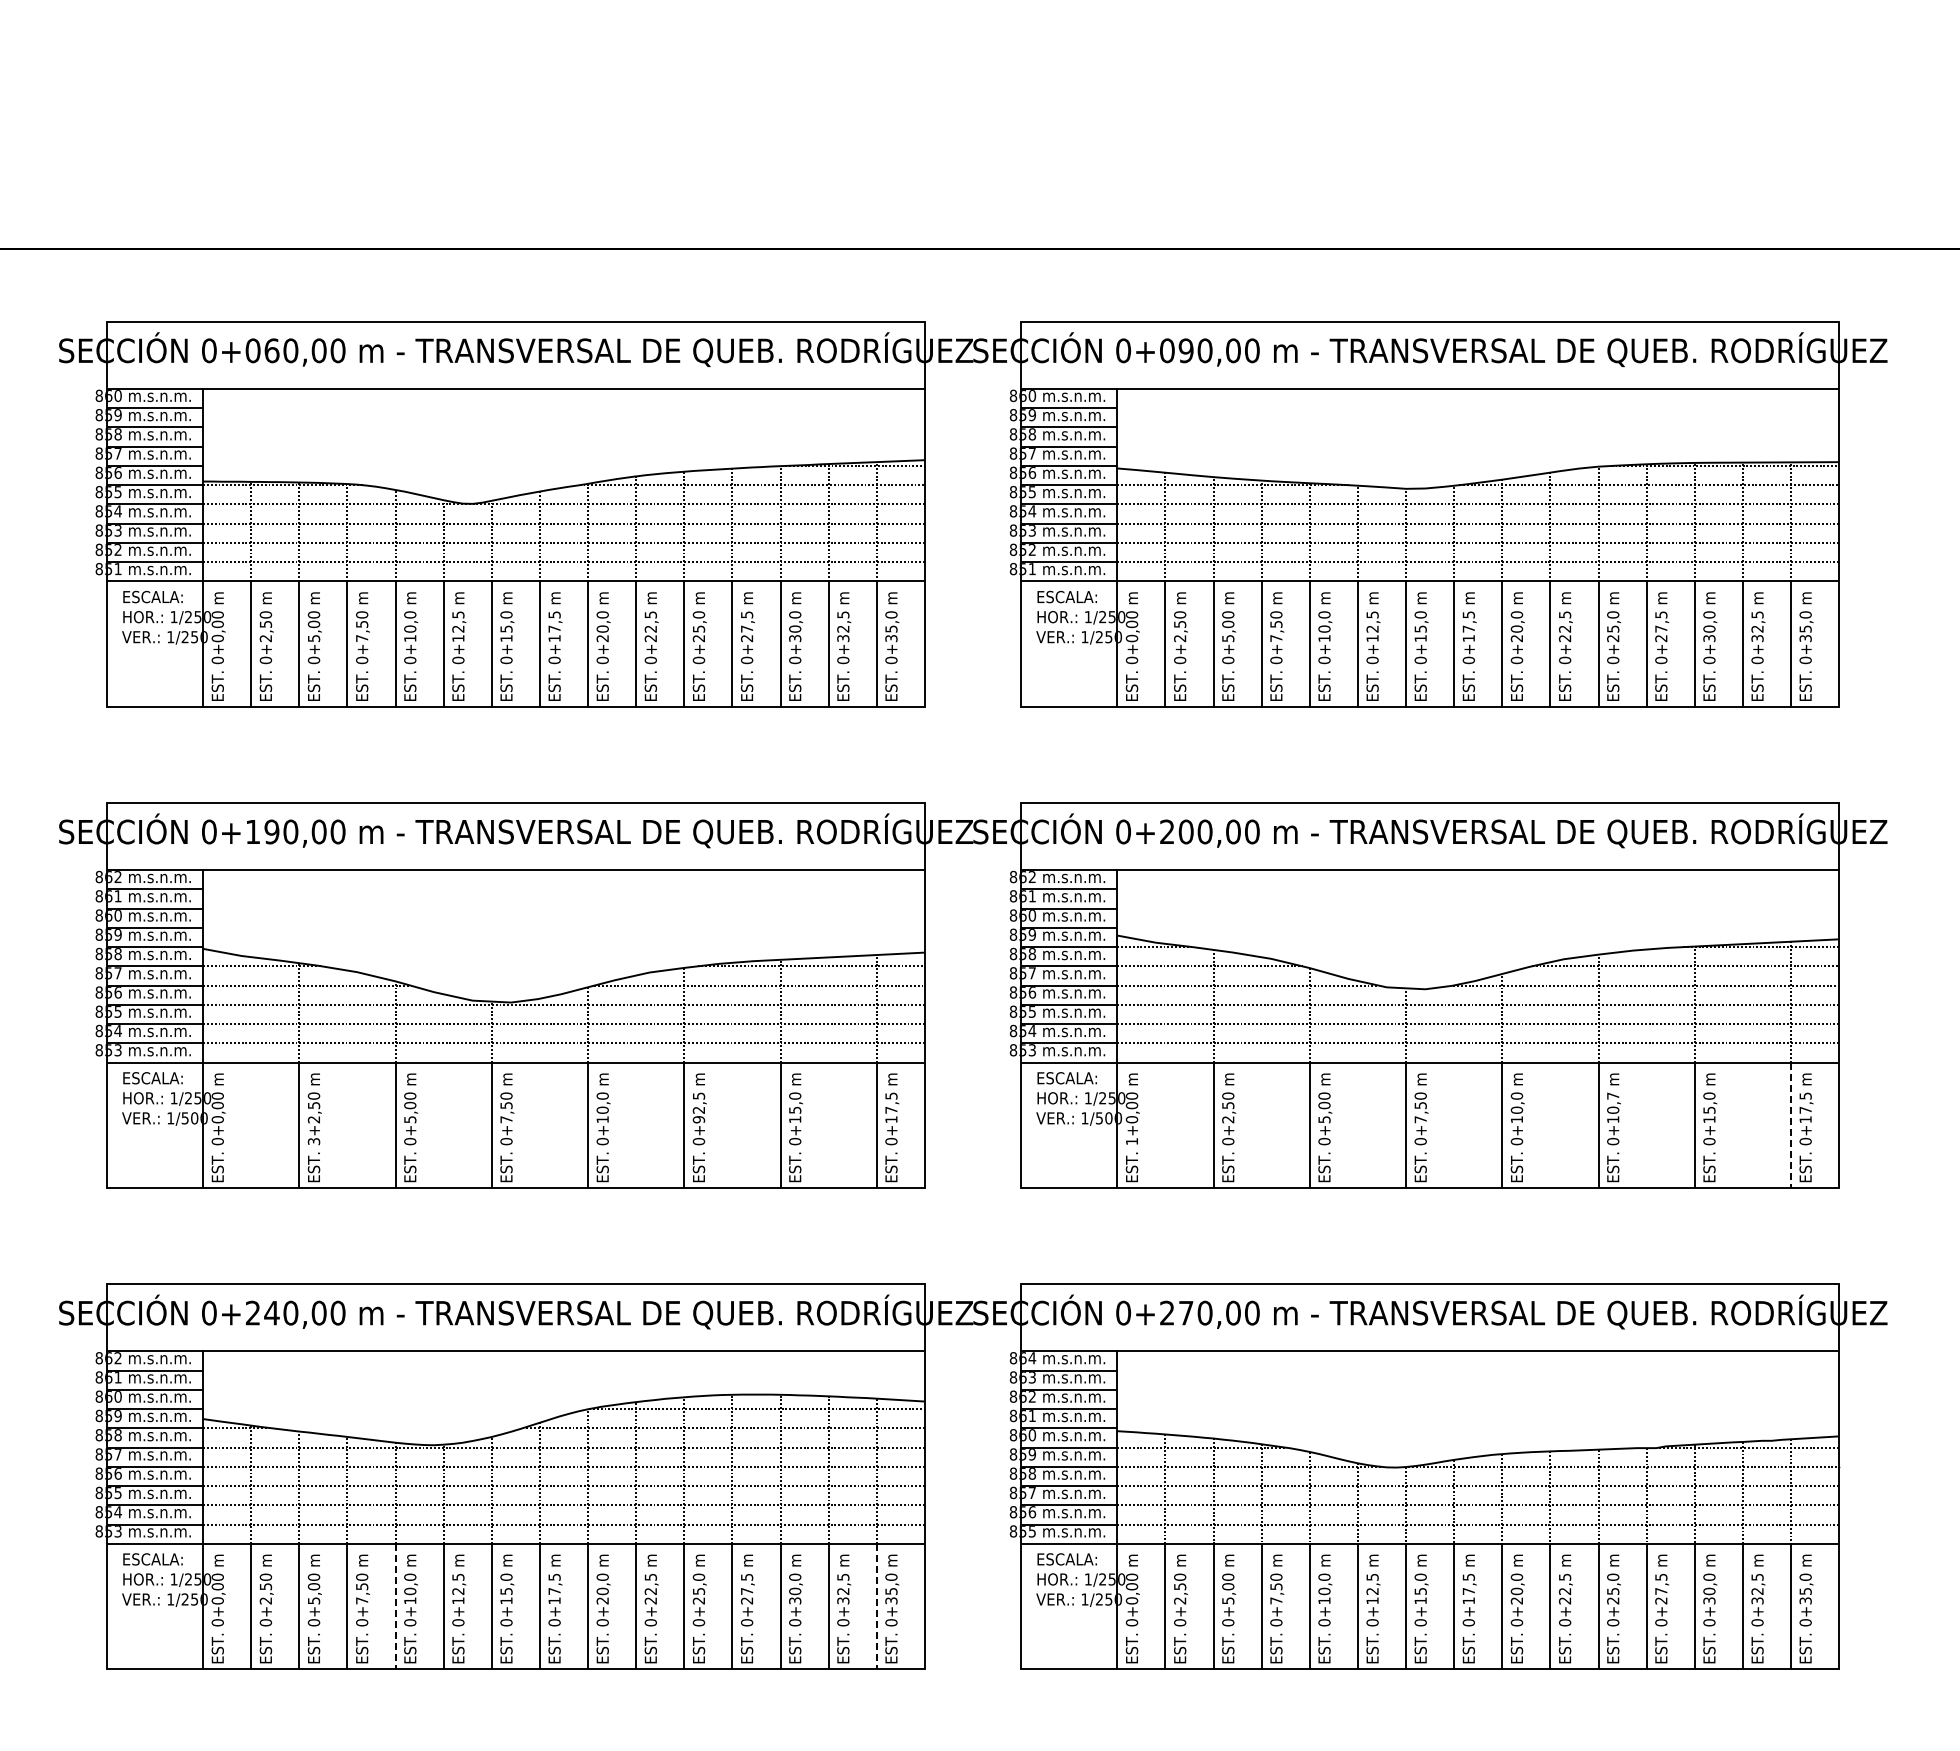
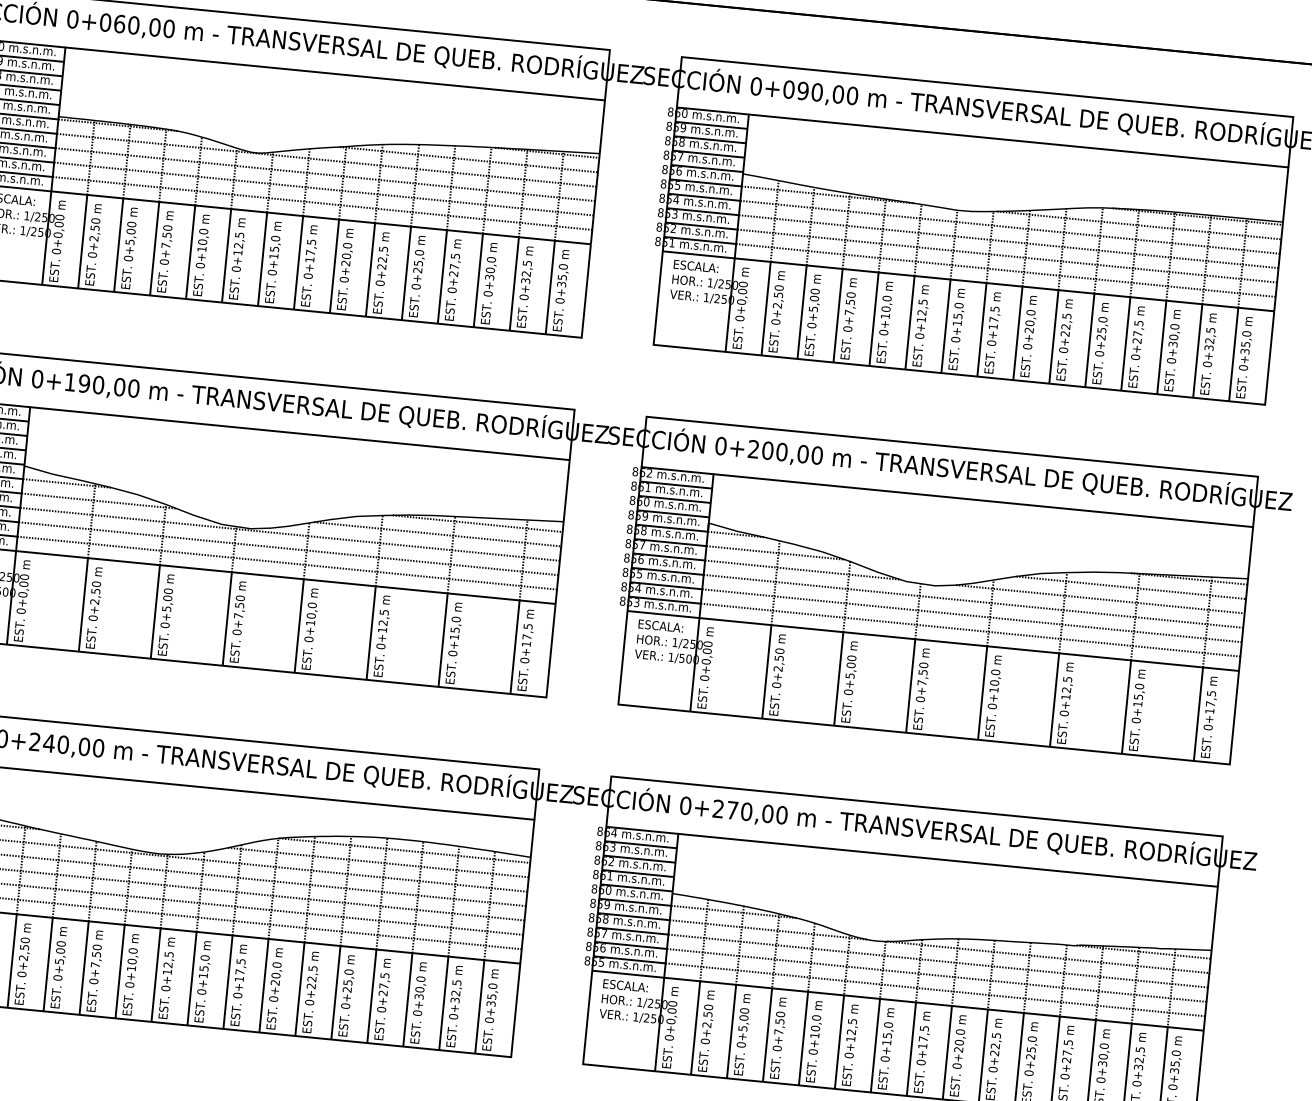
text: (1613, 1102) -> (1067, 684), 0+10,7 -> 0+12,5
text: (698, 1119) -> (382, 629), 0+92,5 -> 0+12,5
line: (1790, 1125) -> (1198, 714), dashed -> solid
text: (314, 1141) -> (93, 618), 3+2,50 -> 0+2,50
text: (1131, 1141) -> (704, 678), 1+0,00 -> 0+0,00
line: (395, 1606) -> (120, 971), dashed -> solid
line: (876, 1606) -> (479, 1006), dashed -> solid

